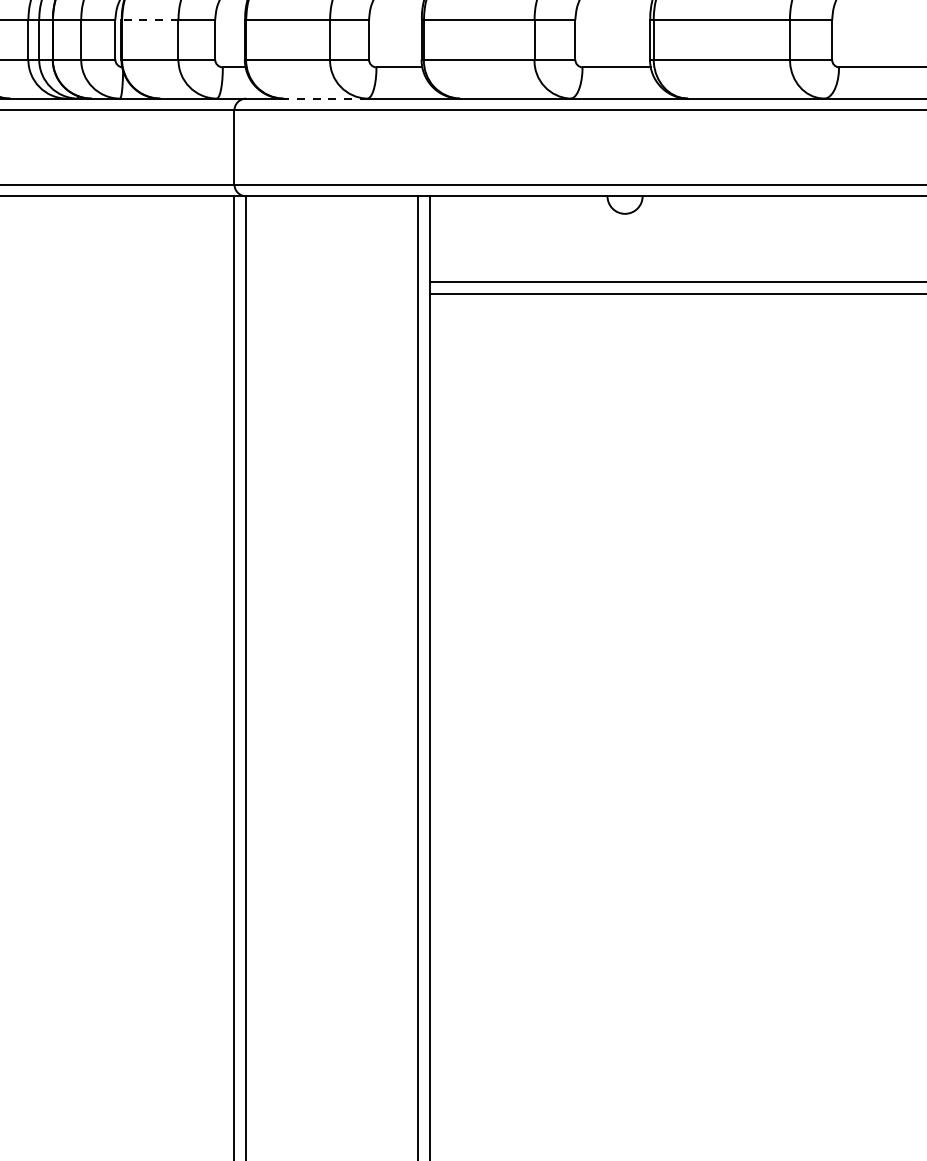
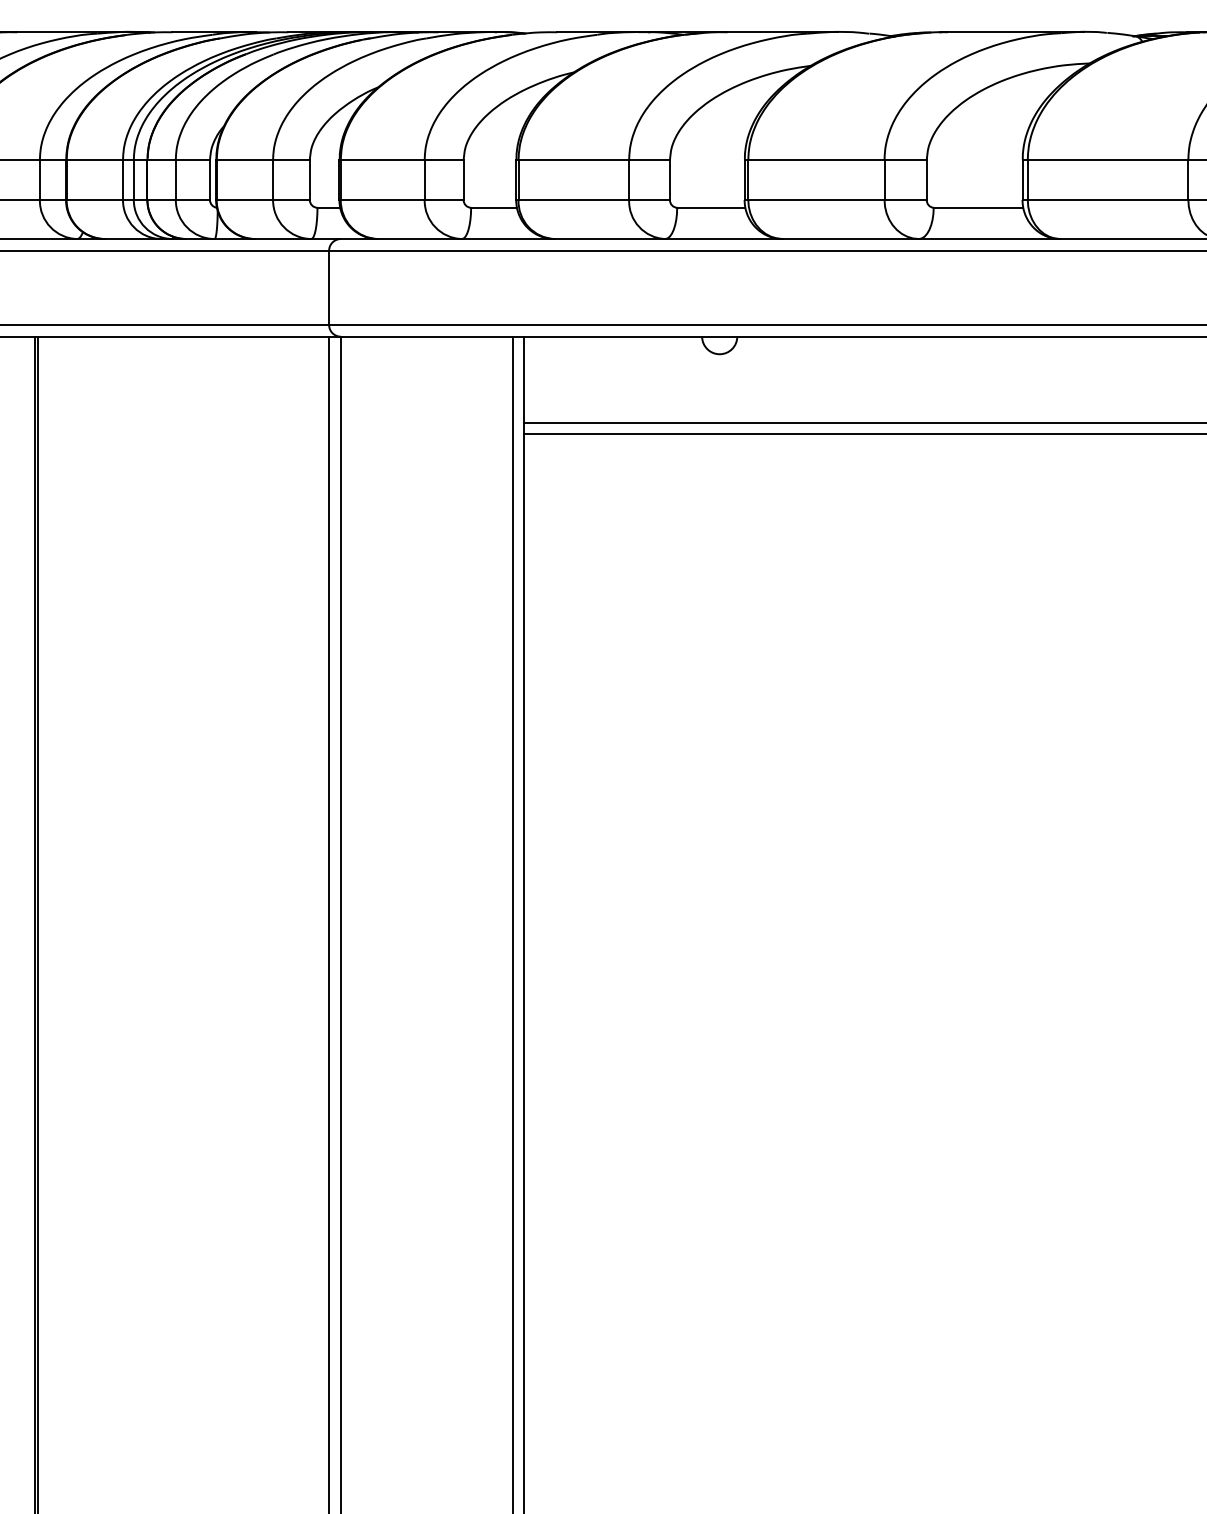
line: (149, 20) -> (244, 160), dashed -> solid
line: (325, 99) -> (420, 239), dashed -> solid

